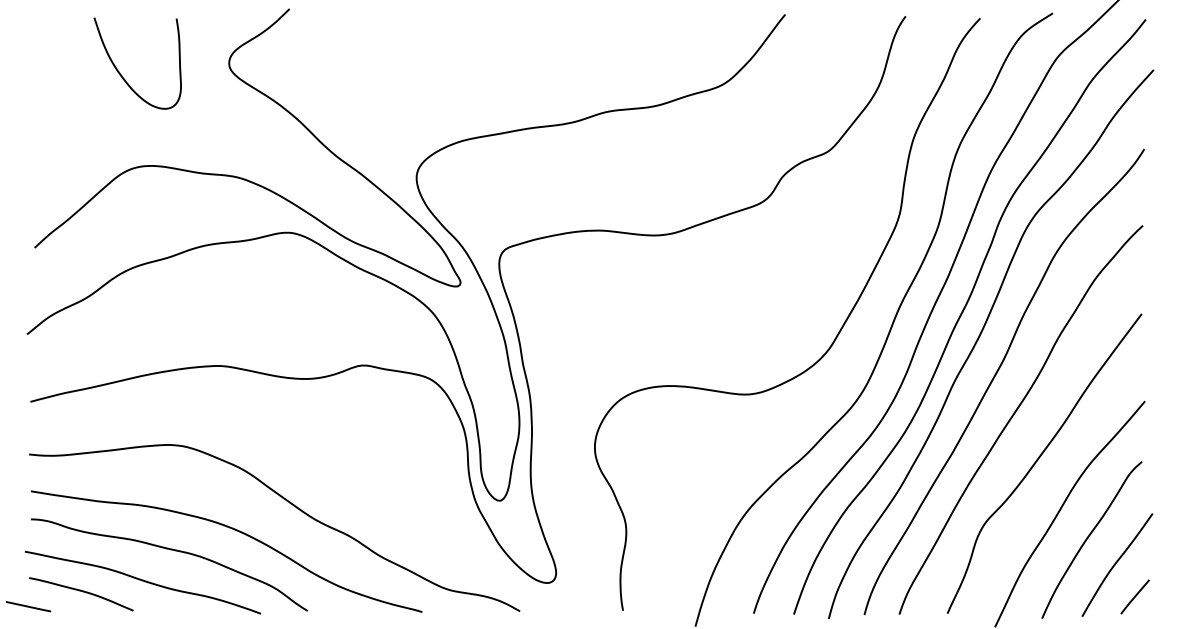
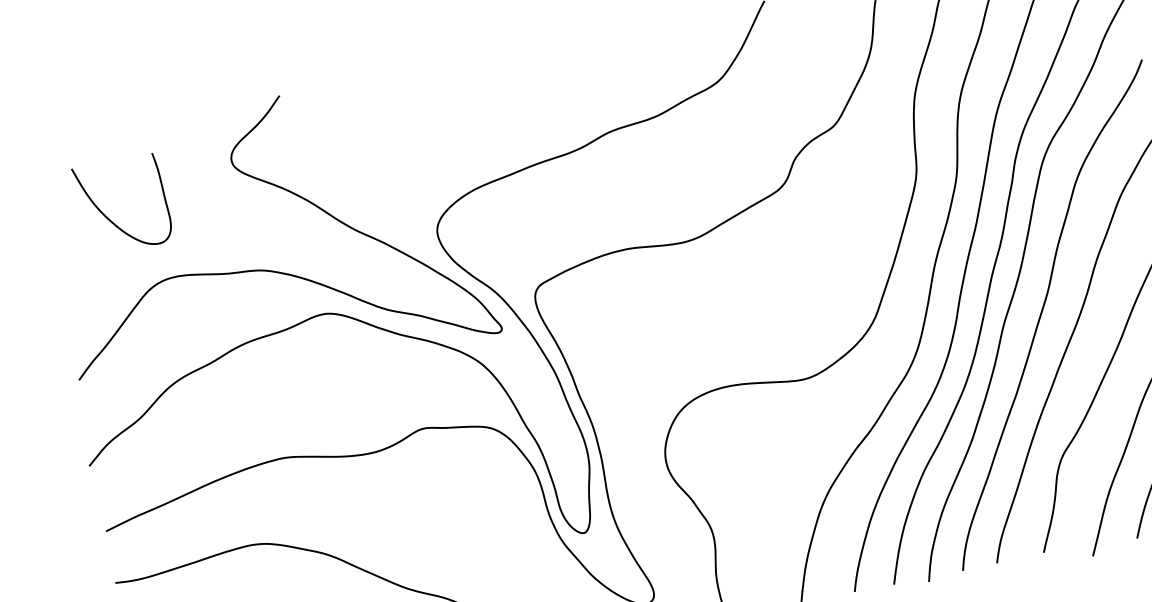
curve: (122, 75) -> (110, 219), moved

